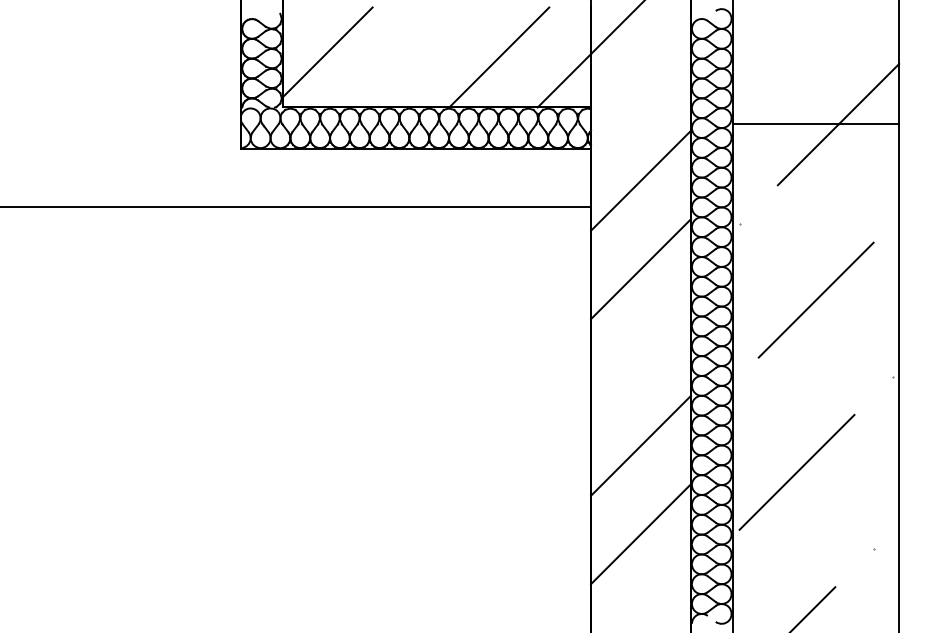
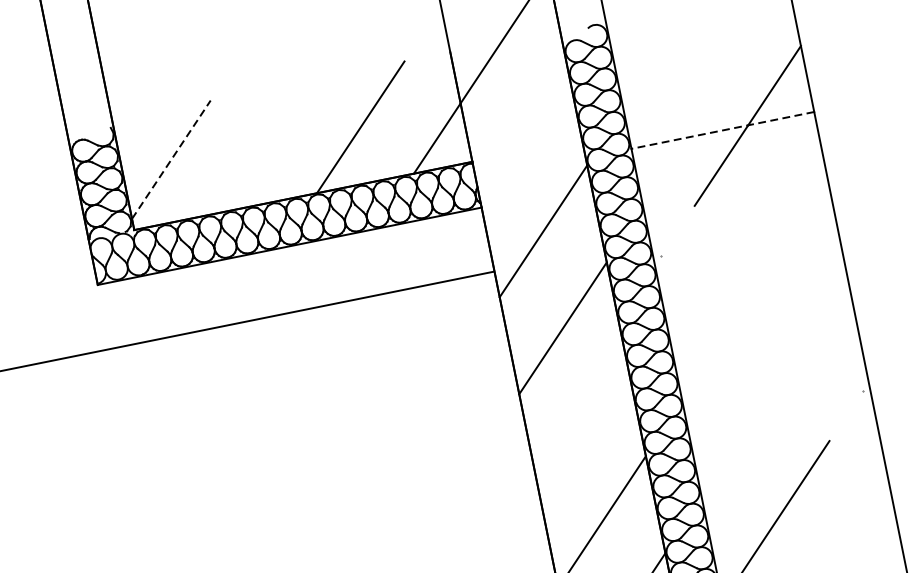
line: (328, 52) -> (172, 159), solid -> dashed
line: (815, 124) -> (722, 130), solid -> dashed
line: (815, 299) -> (761, 322), removed

